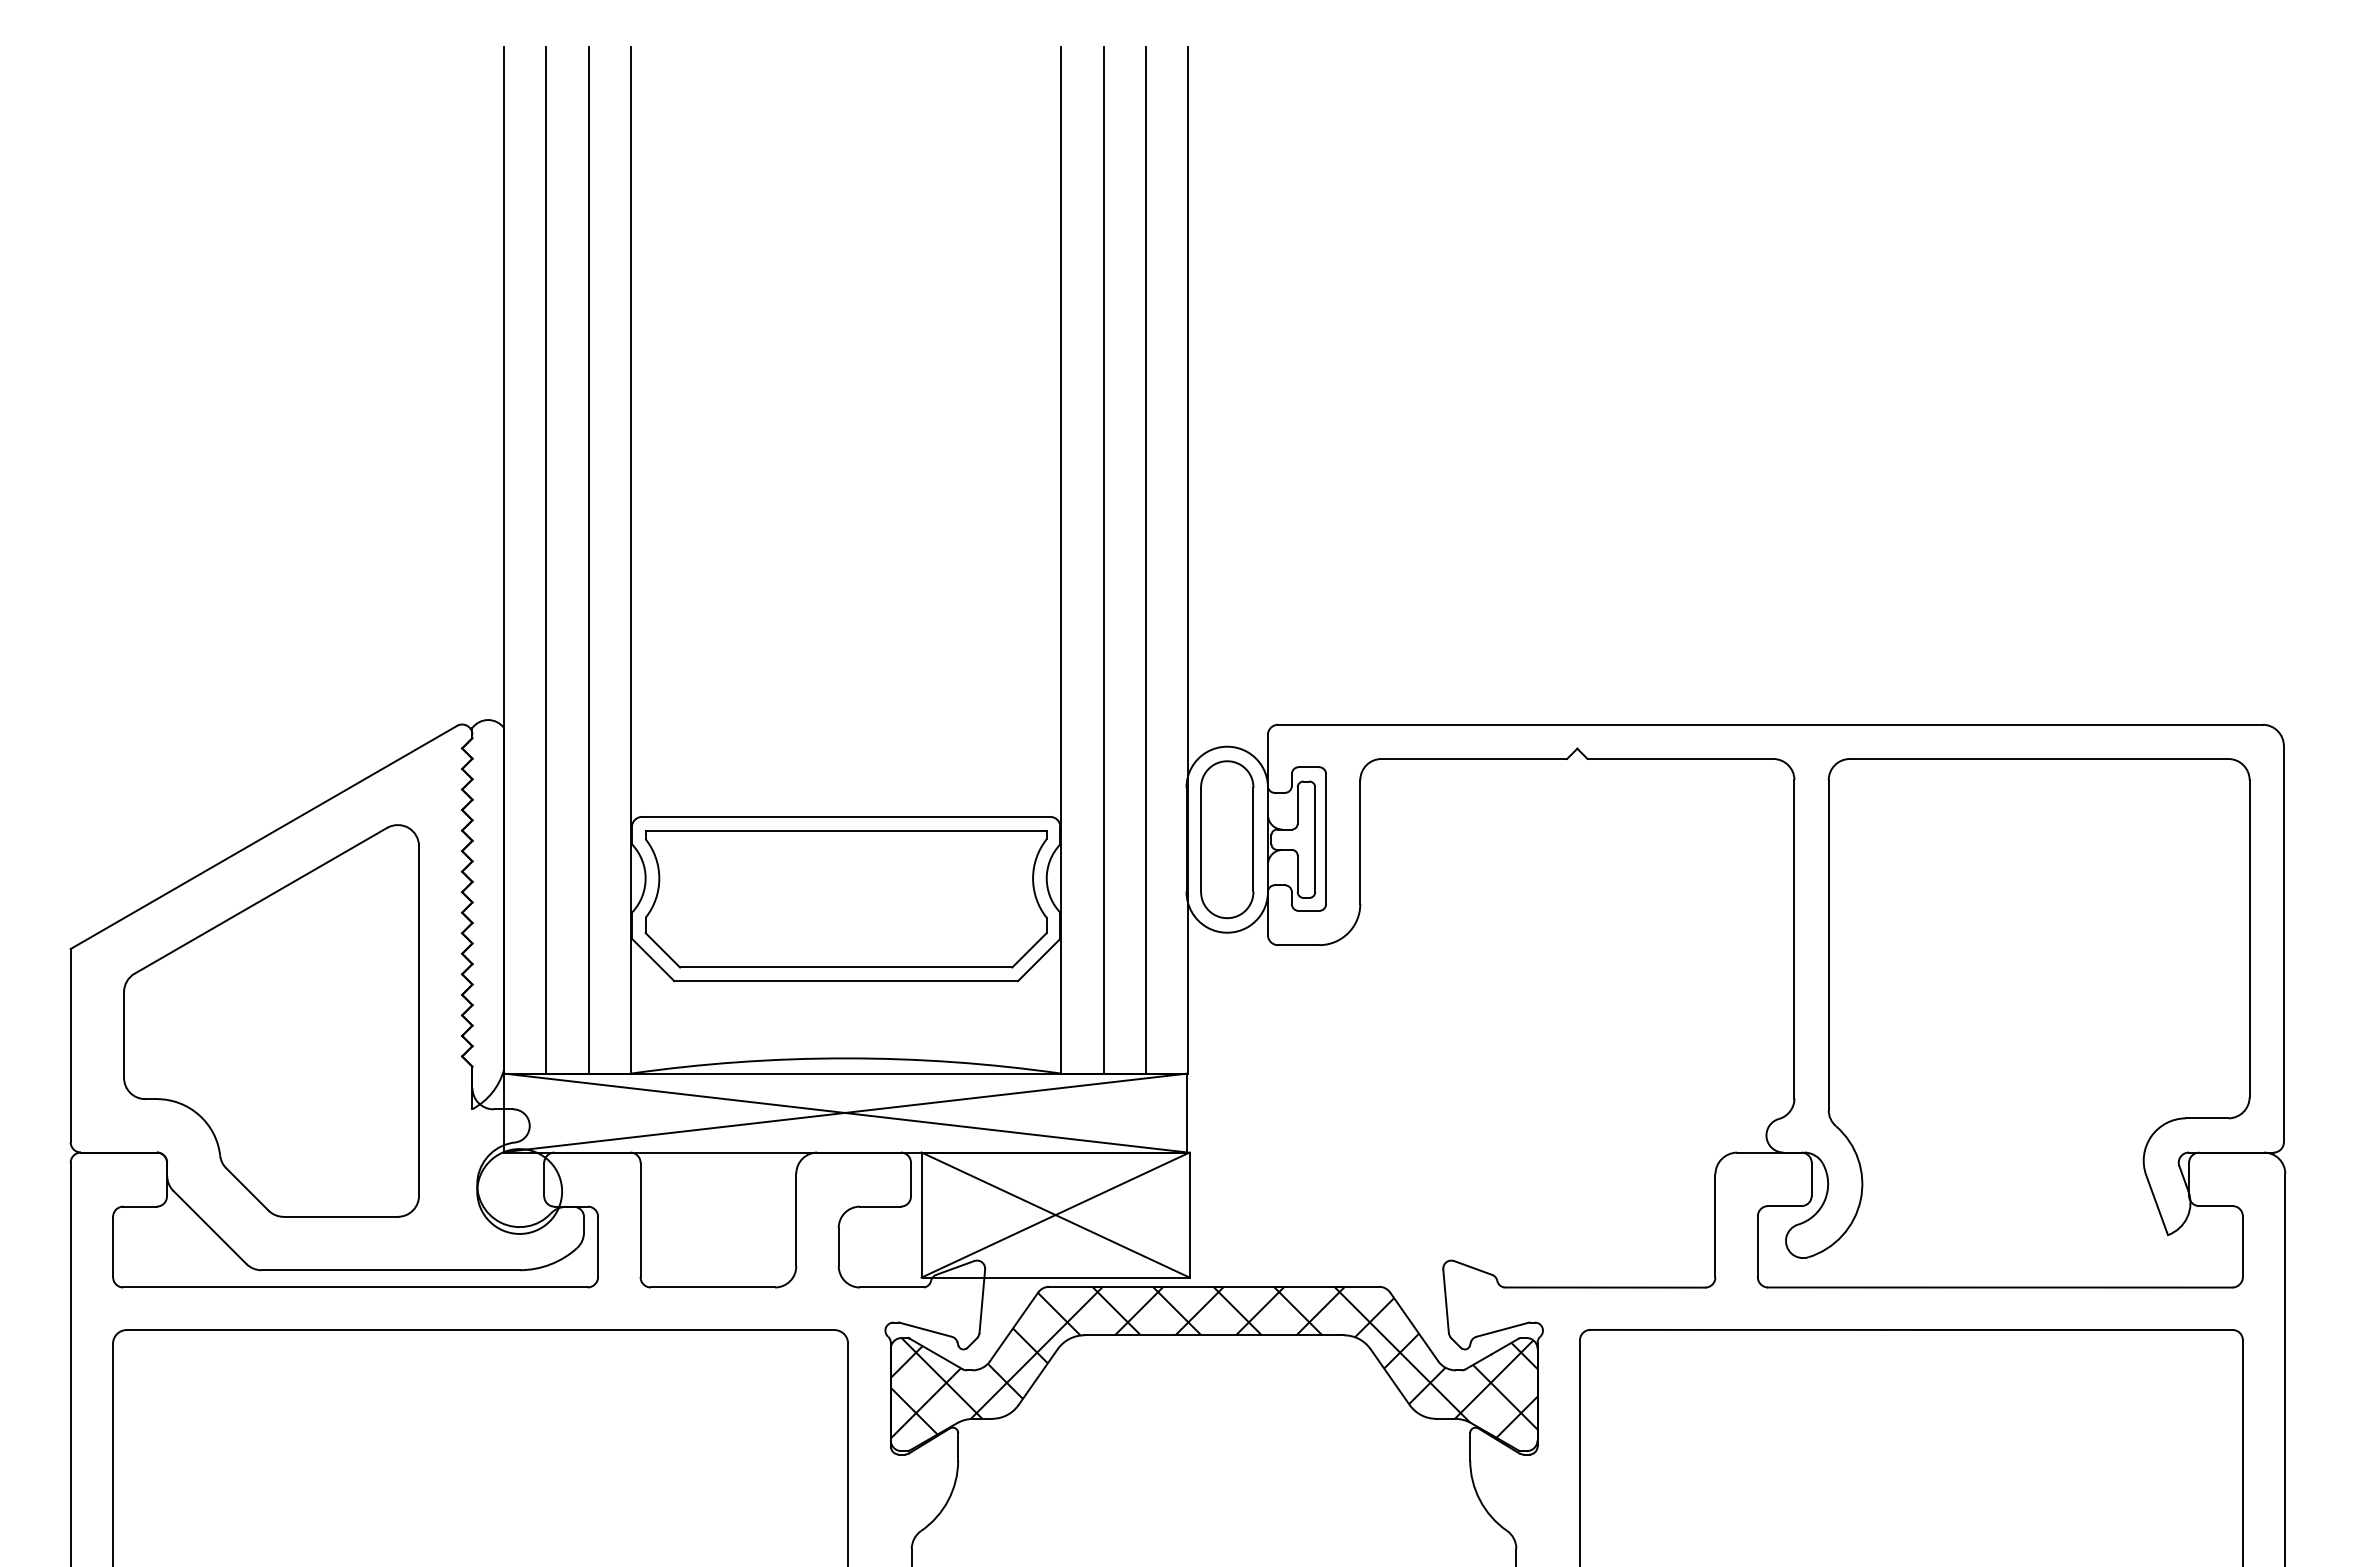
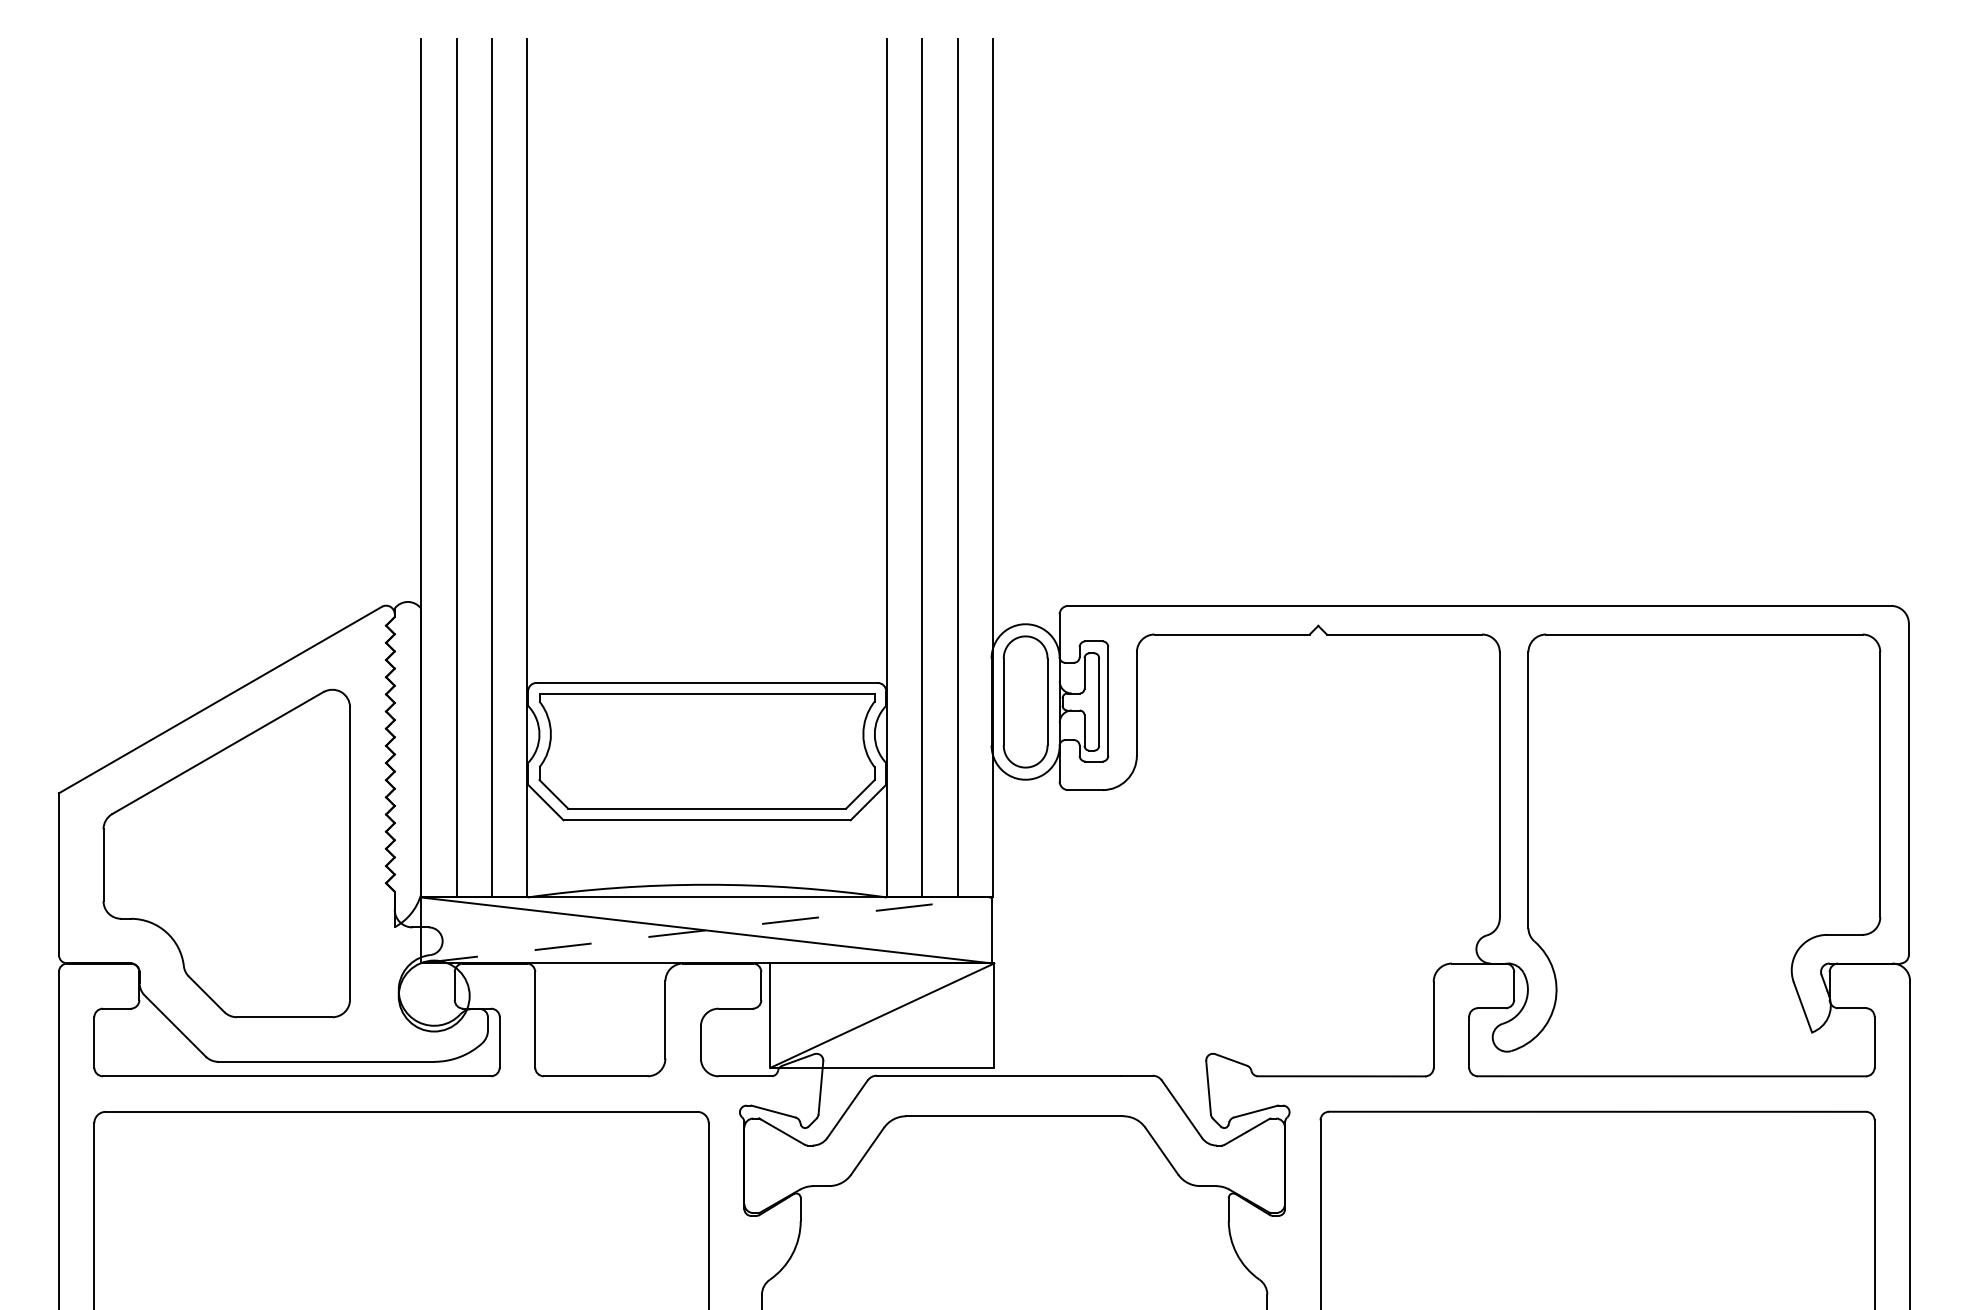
line: (846, 1112) -> (707, 930), solid -> dashed
line: (1055, 1214) -> (882, 1015), removed
hatch: (1213, 1362) -> (1014, 1138), removed

